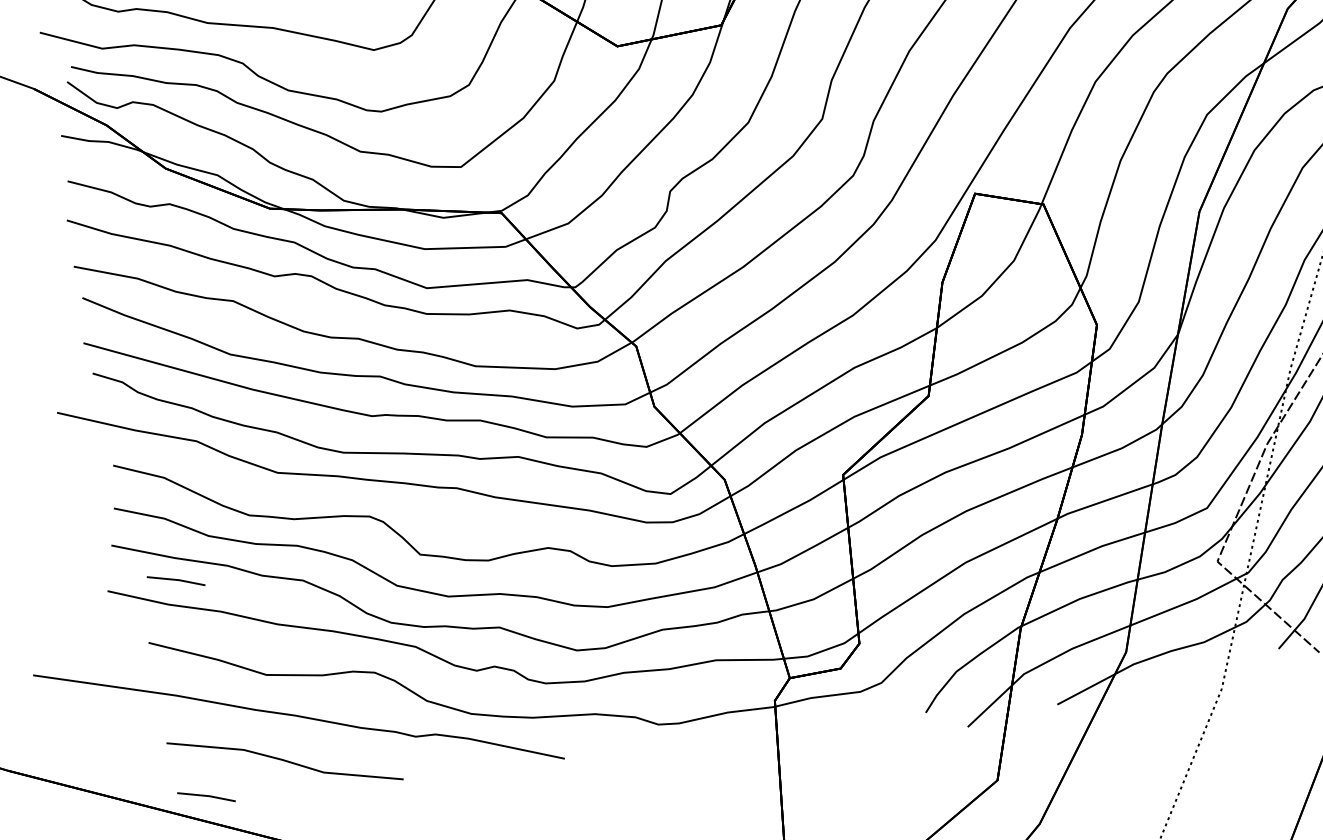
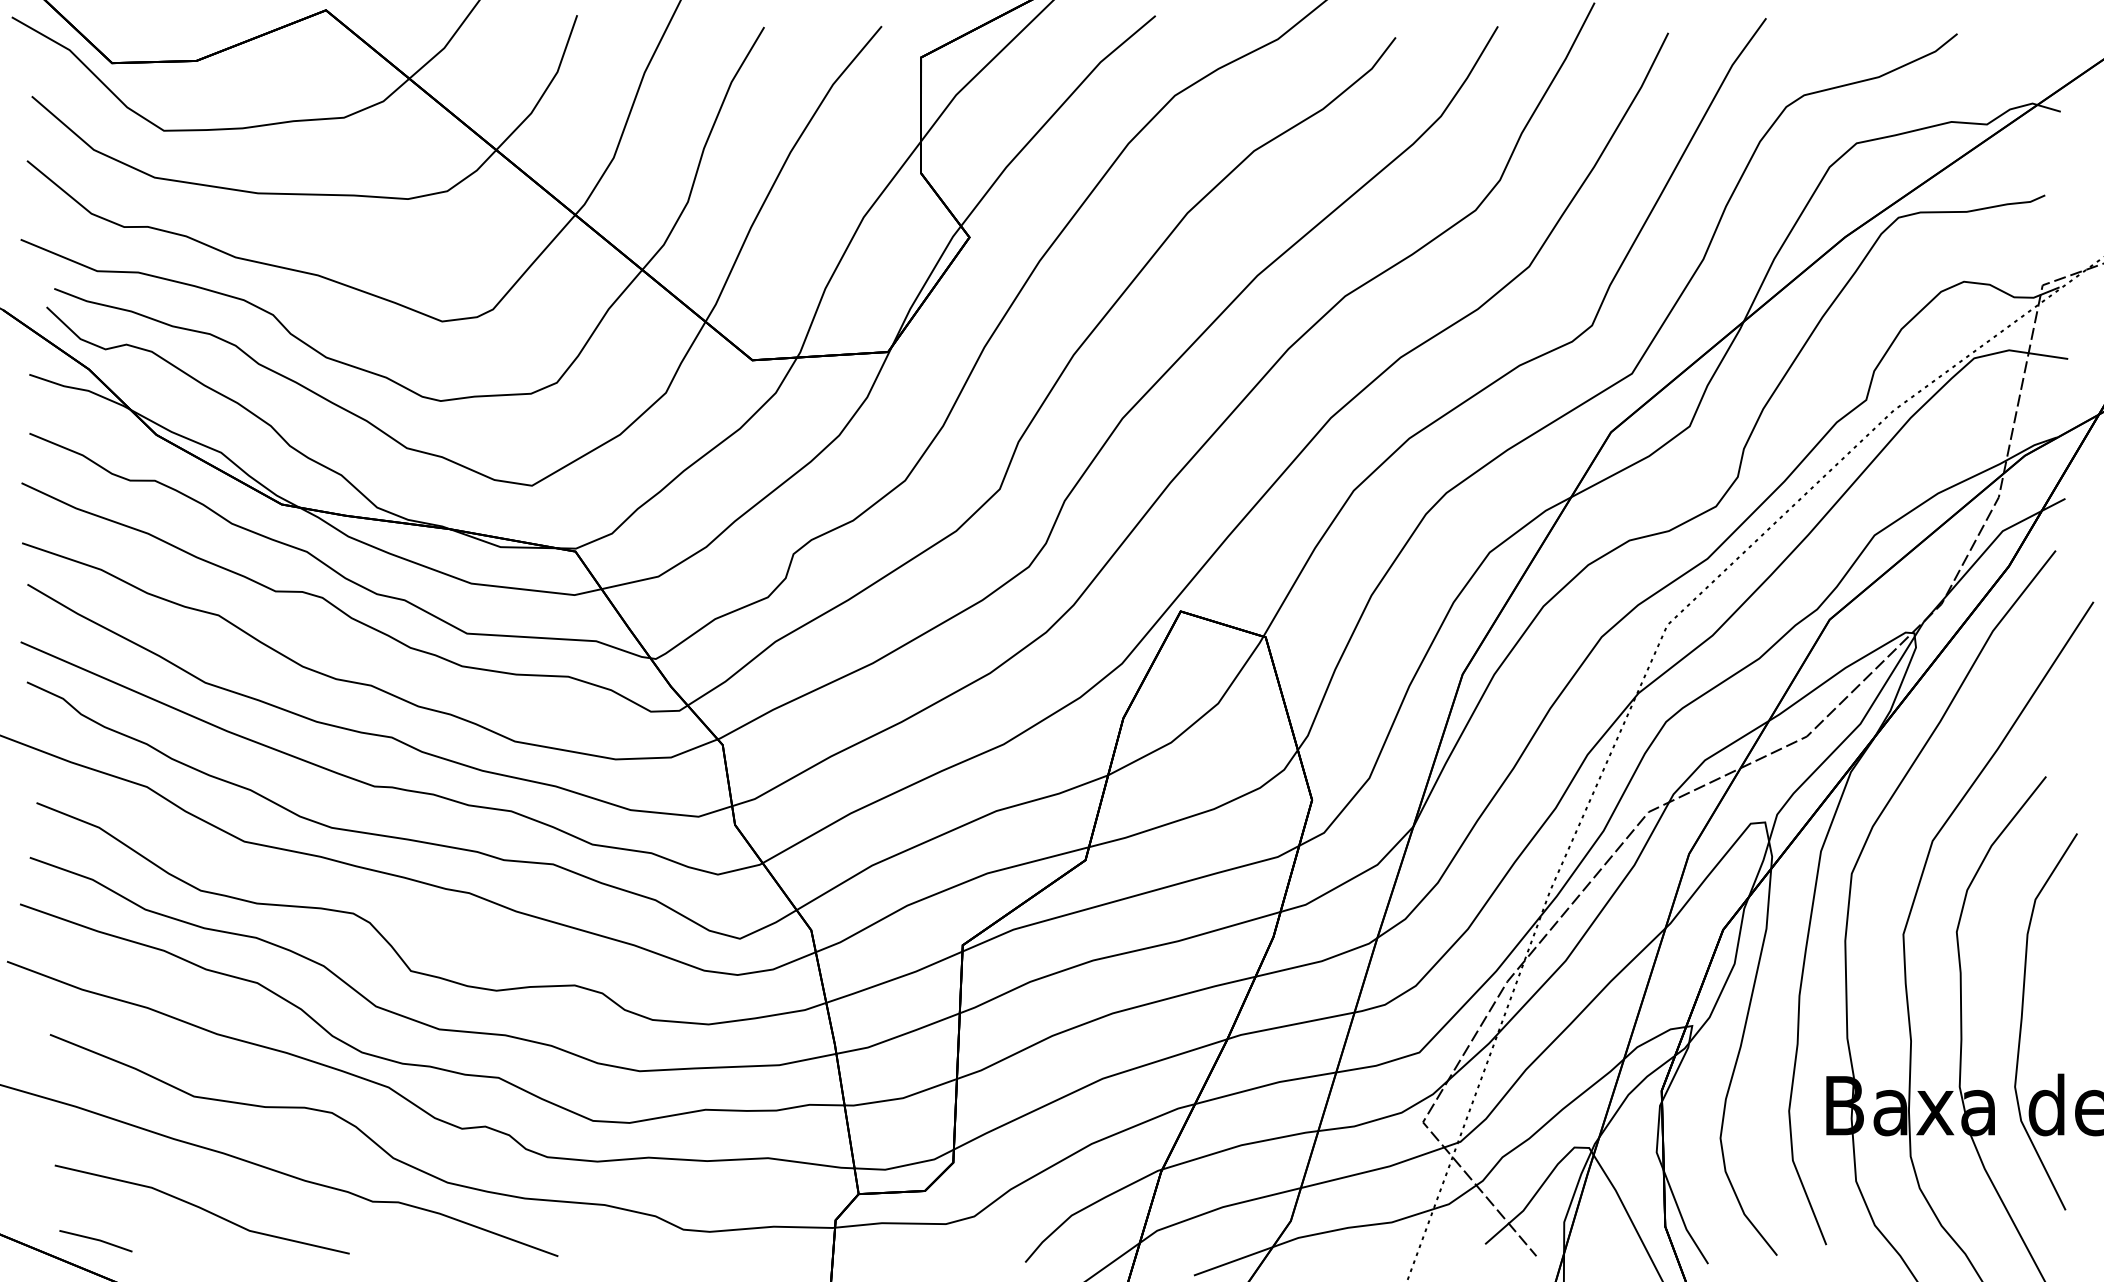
line: (175, 580) -> (95, 960), removed

